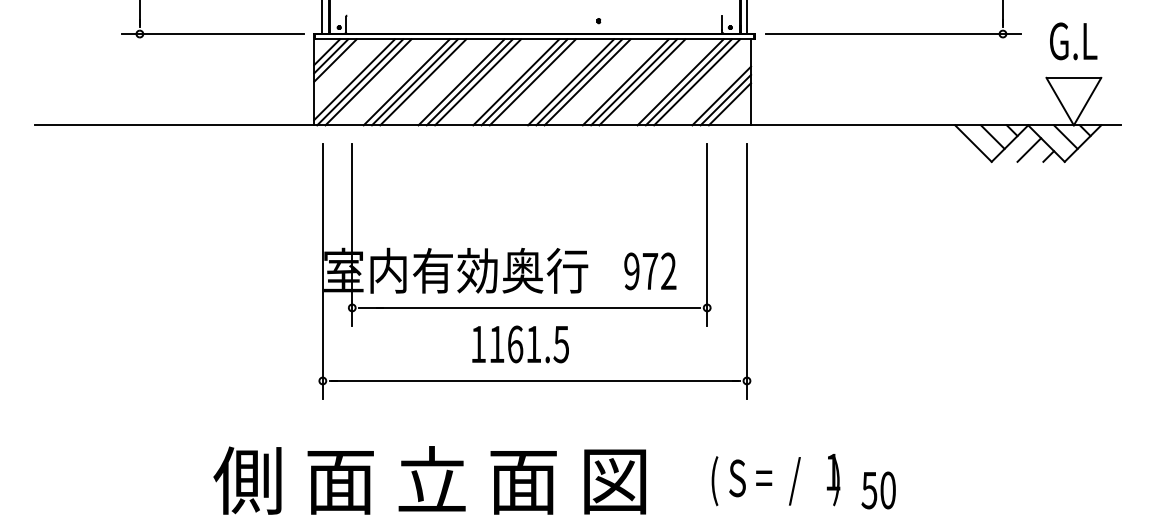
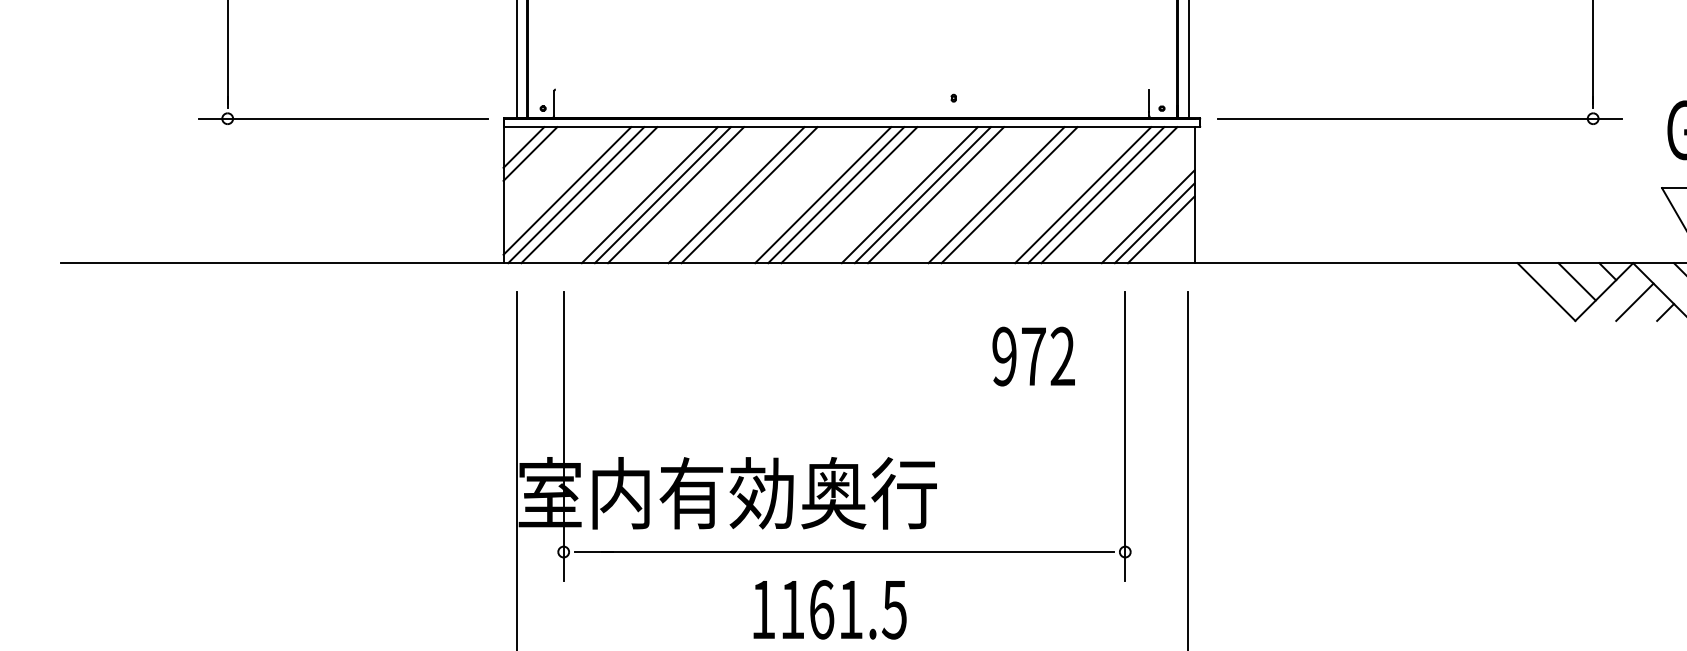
line: (335, 60) -> (537, 160), removed
line: (478, 82) -> (763, 195), removed
line: (642, 82) -> (1022, 195), removed
text: (650, 271) -> (1033, 356), moved

